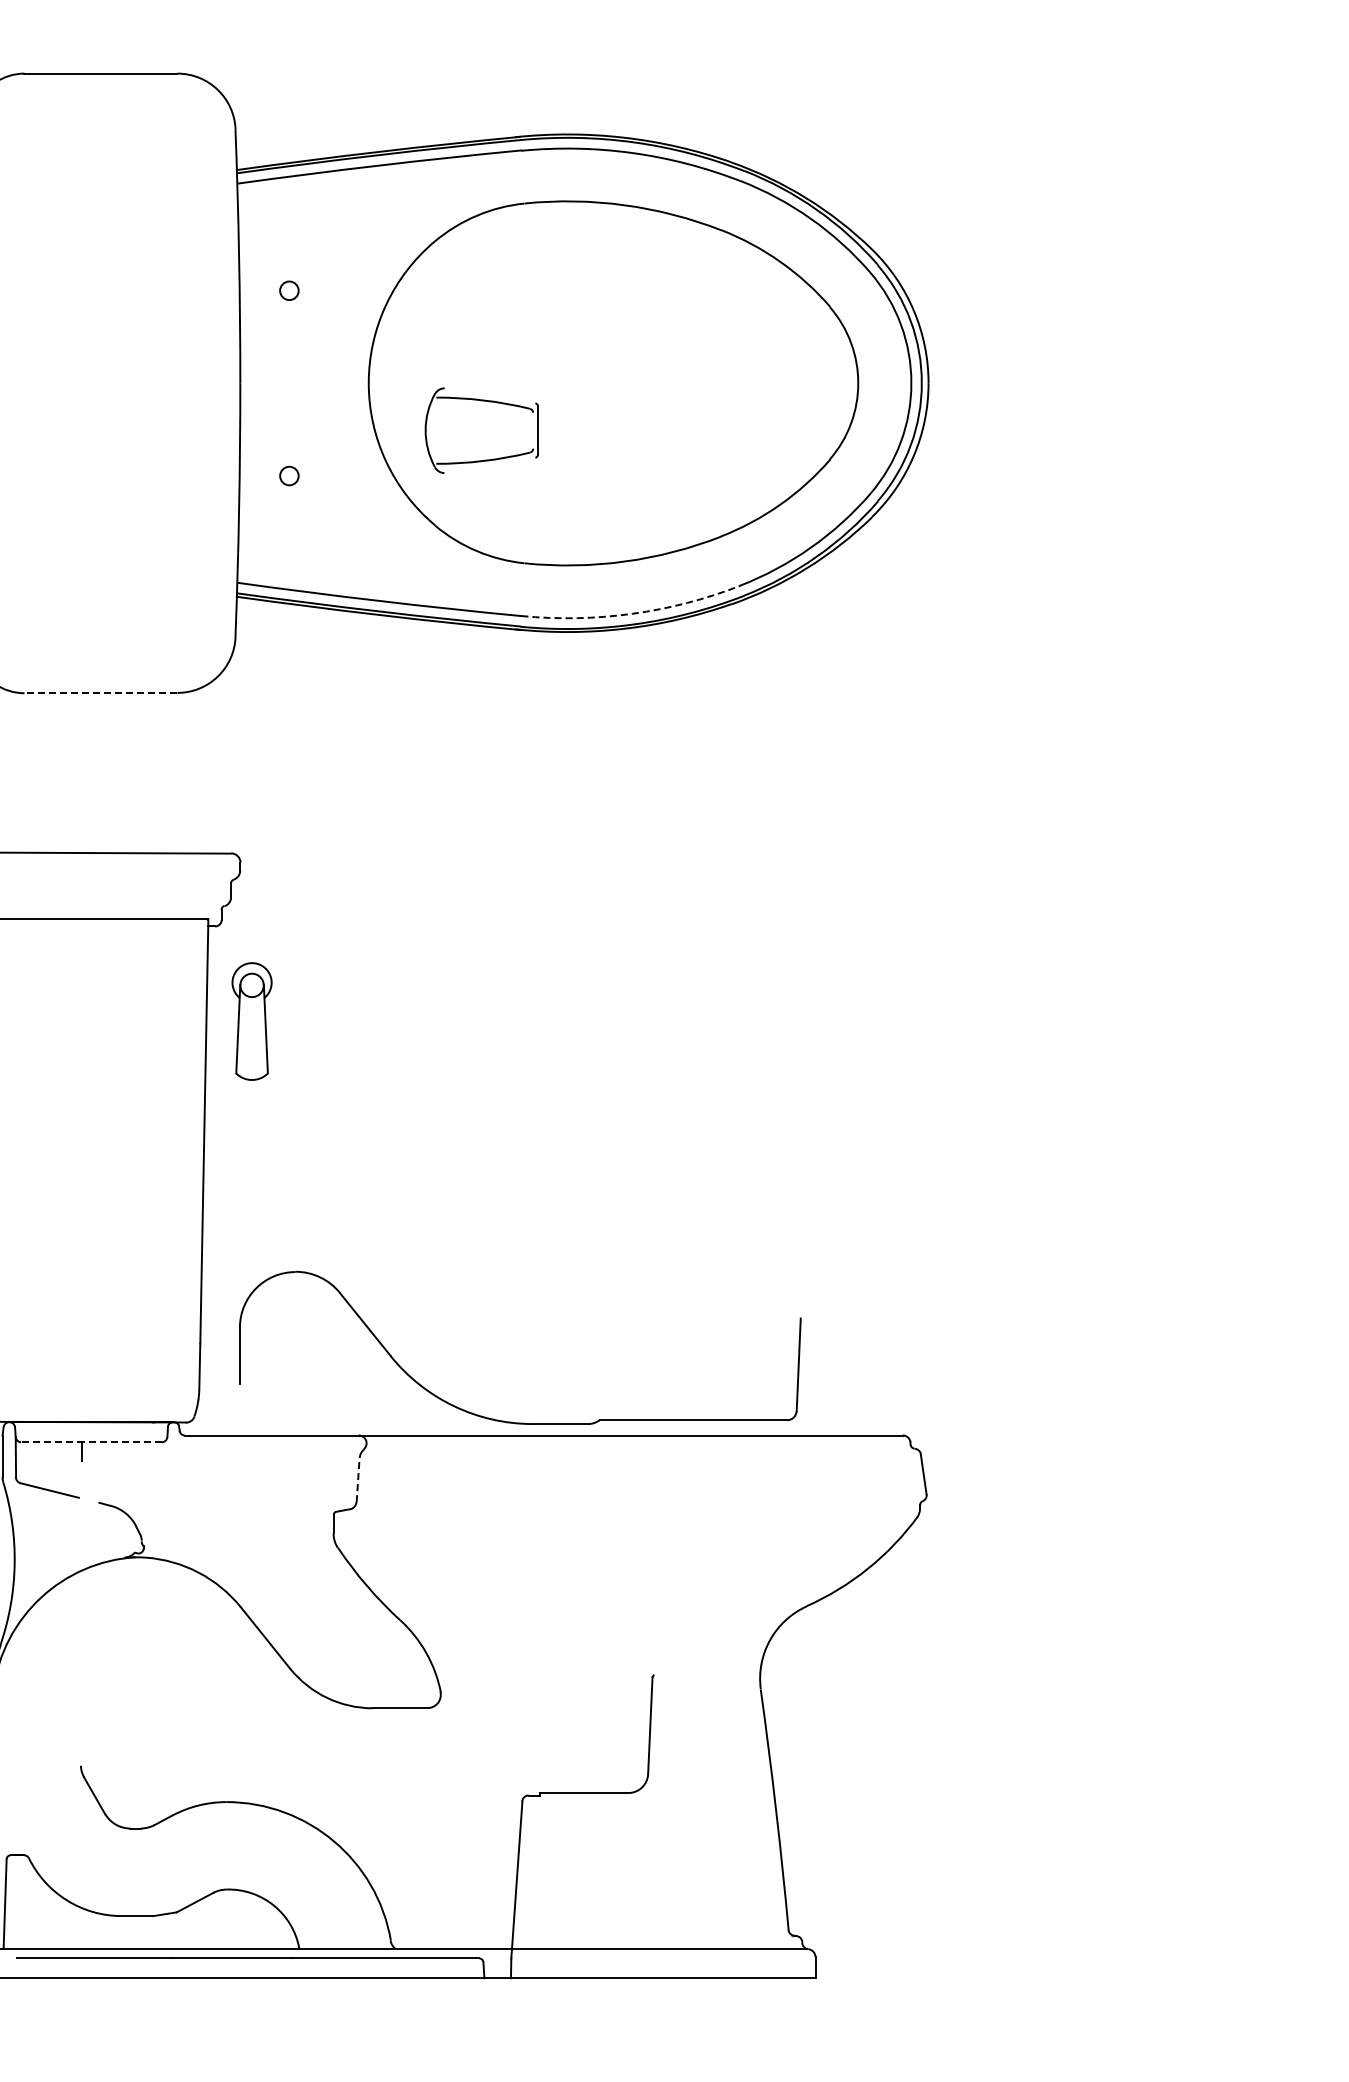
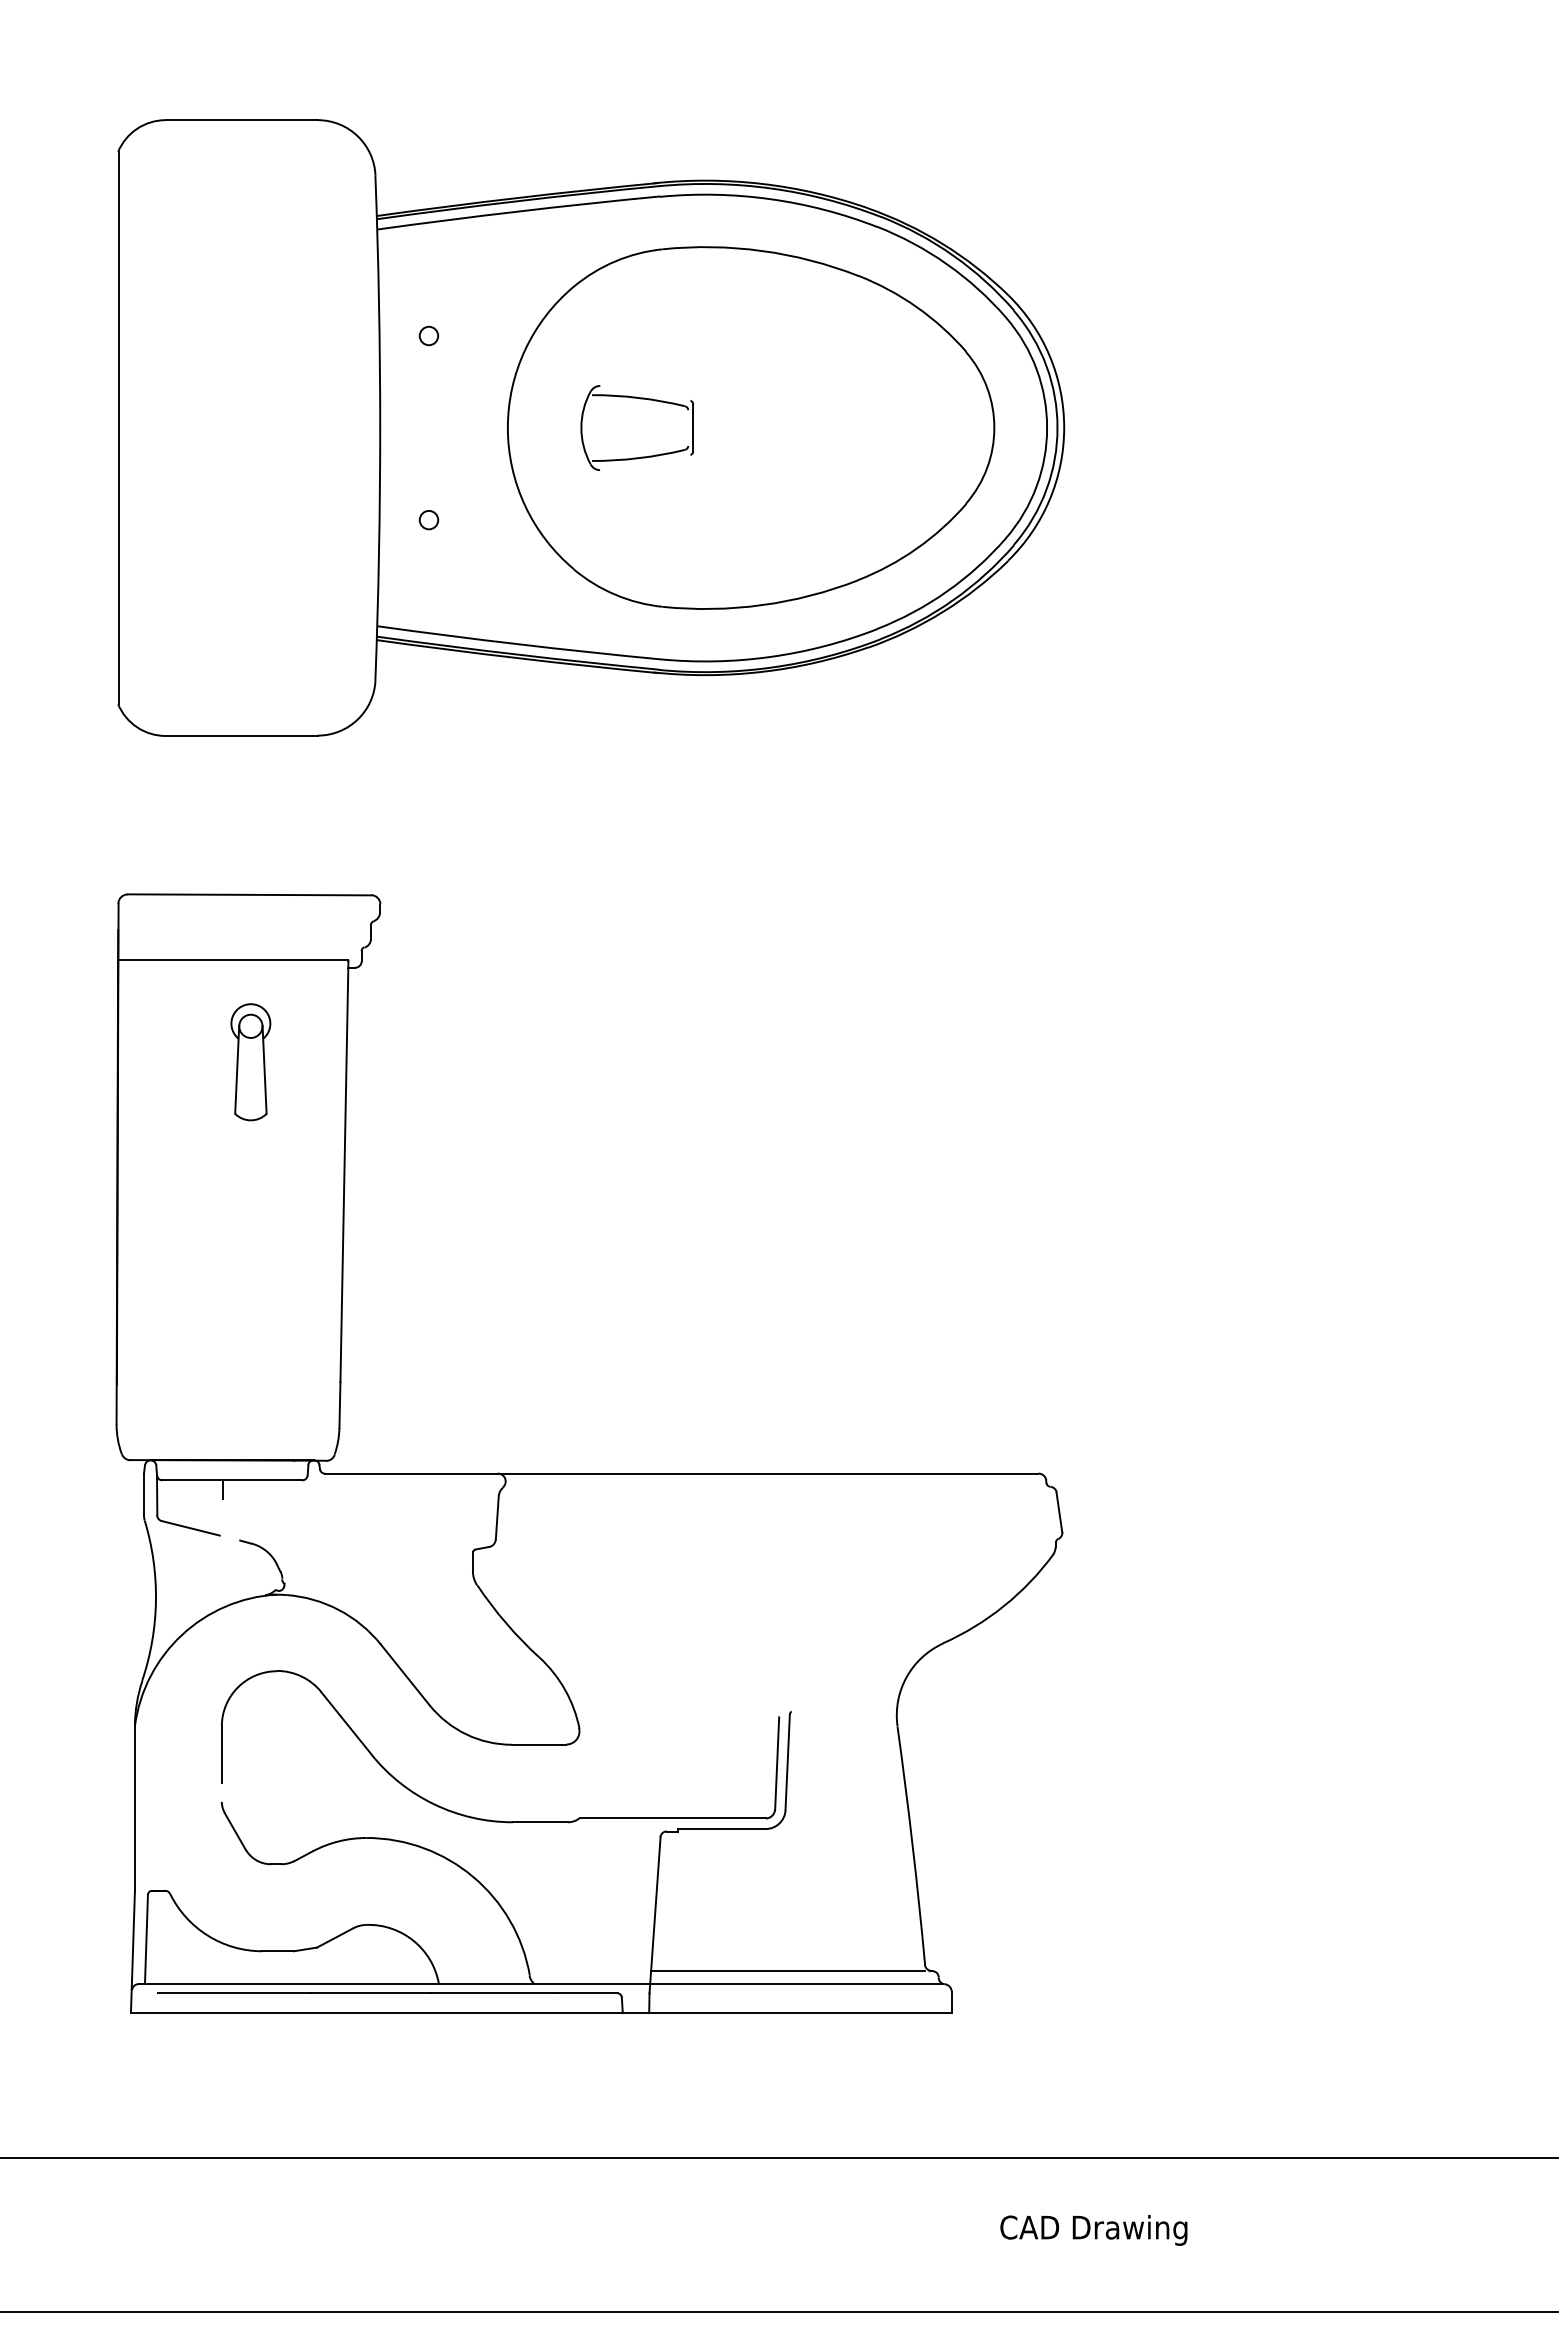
part: (485, 401) -> (640, 399), moved
arc: (633, 614) -> (770, 657), dashed -> solid
line: (100, 692) -> (241, 735), dashed -> solid
part: (251, 1021) -> (250, 1062), moved
part: (509, 1421) -> (489, 1819), moved
line: (90, 1442) -> (231, 1480), dashed -> solid
line: (358, 1479) -> (497, 1517), dashed -> solid
line: (650, 1935) -> (787, 1970), added

